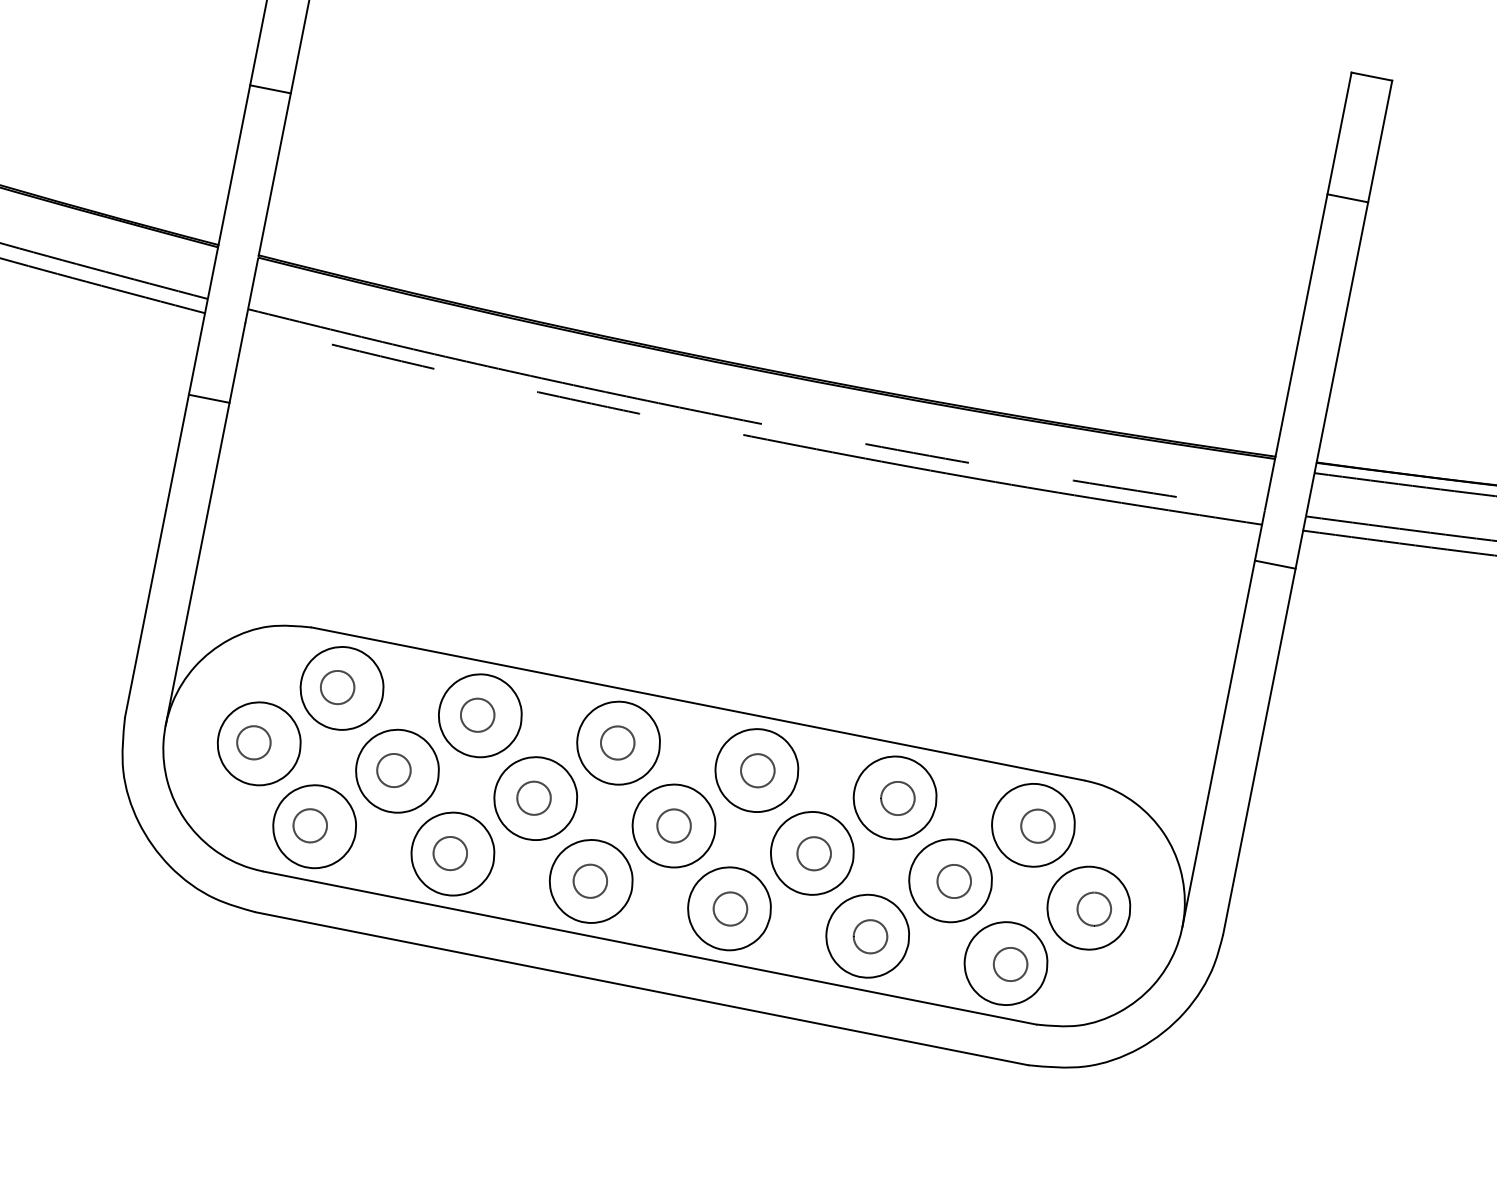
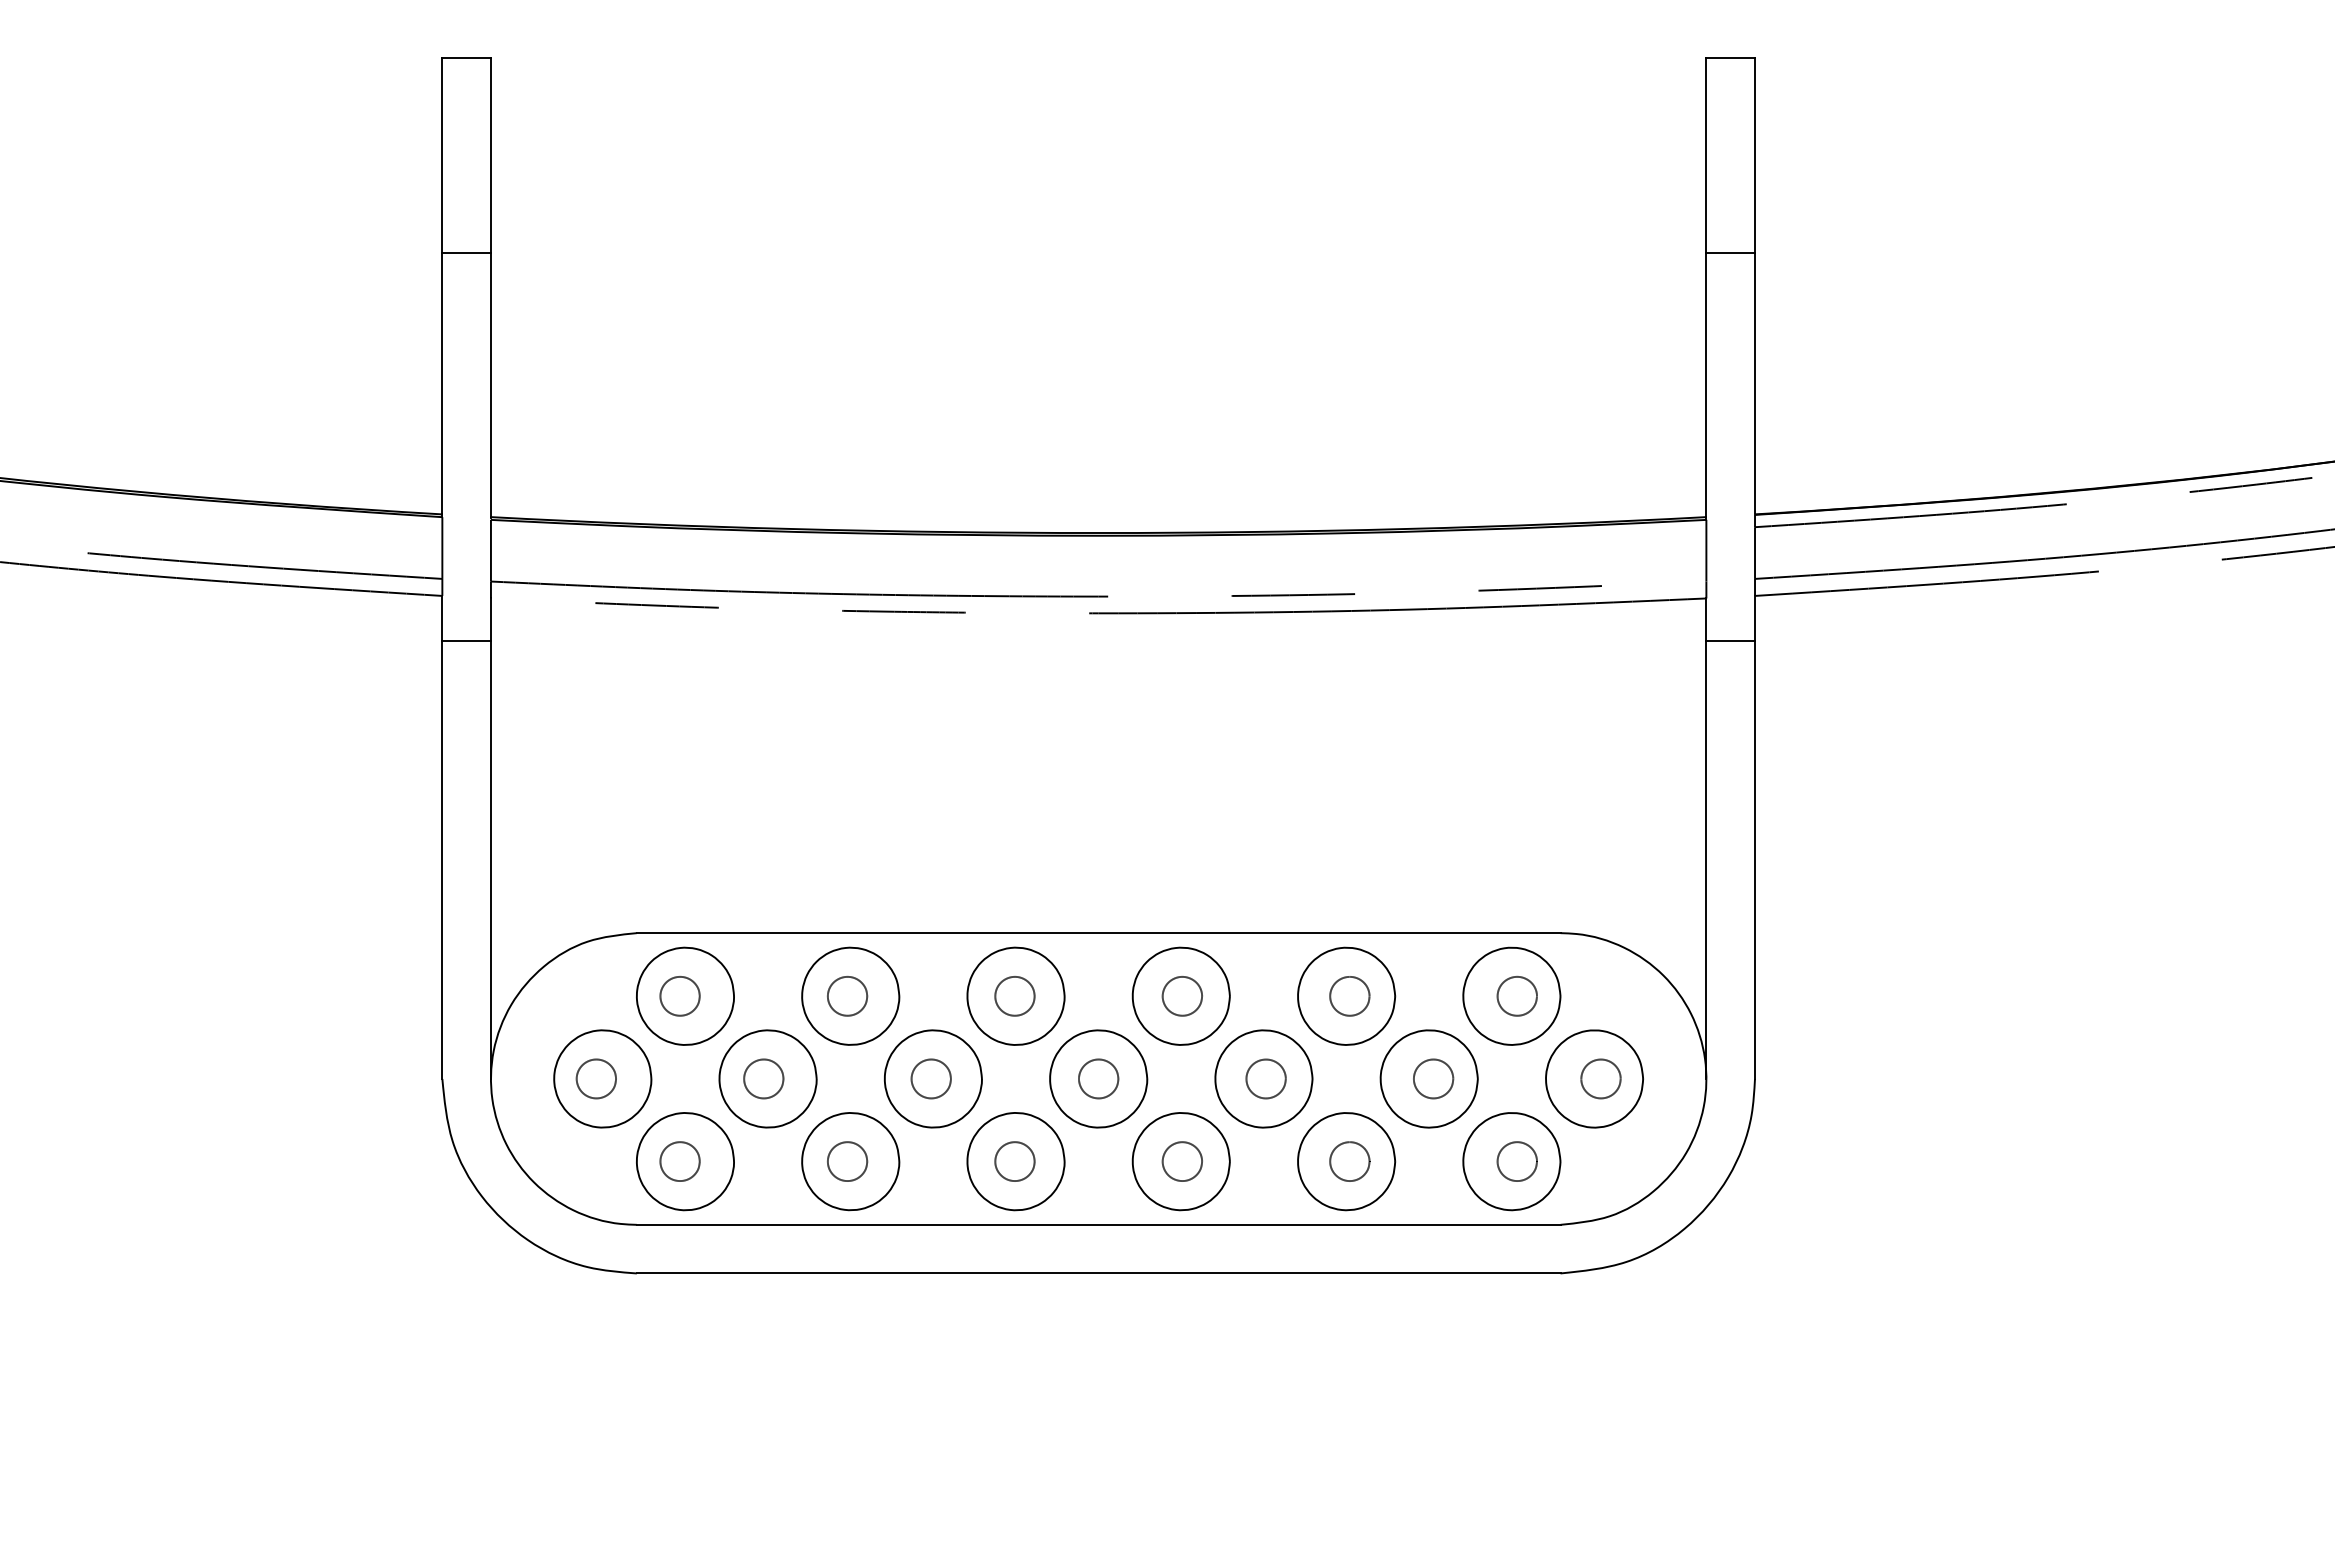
line: (270, 89) -> (466, 252), moved
line: (1347, 198) -> (1730, 252), moved
line: (209, 398) -> (466, 641), moved

